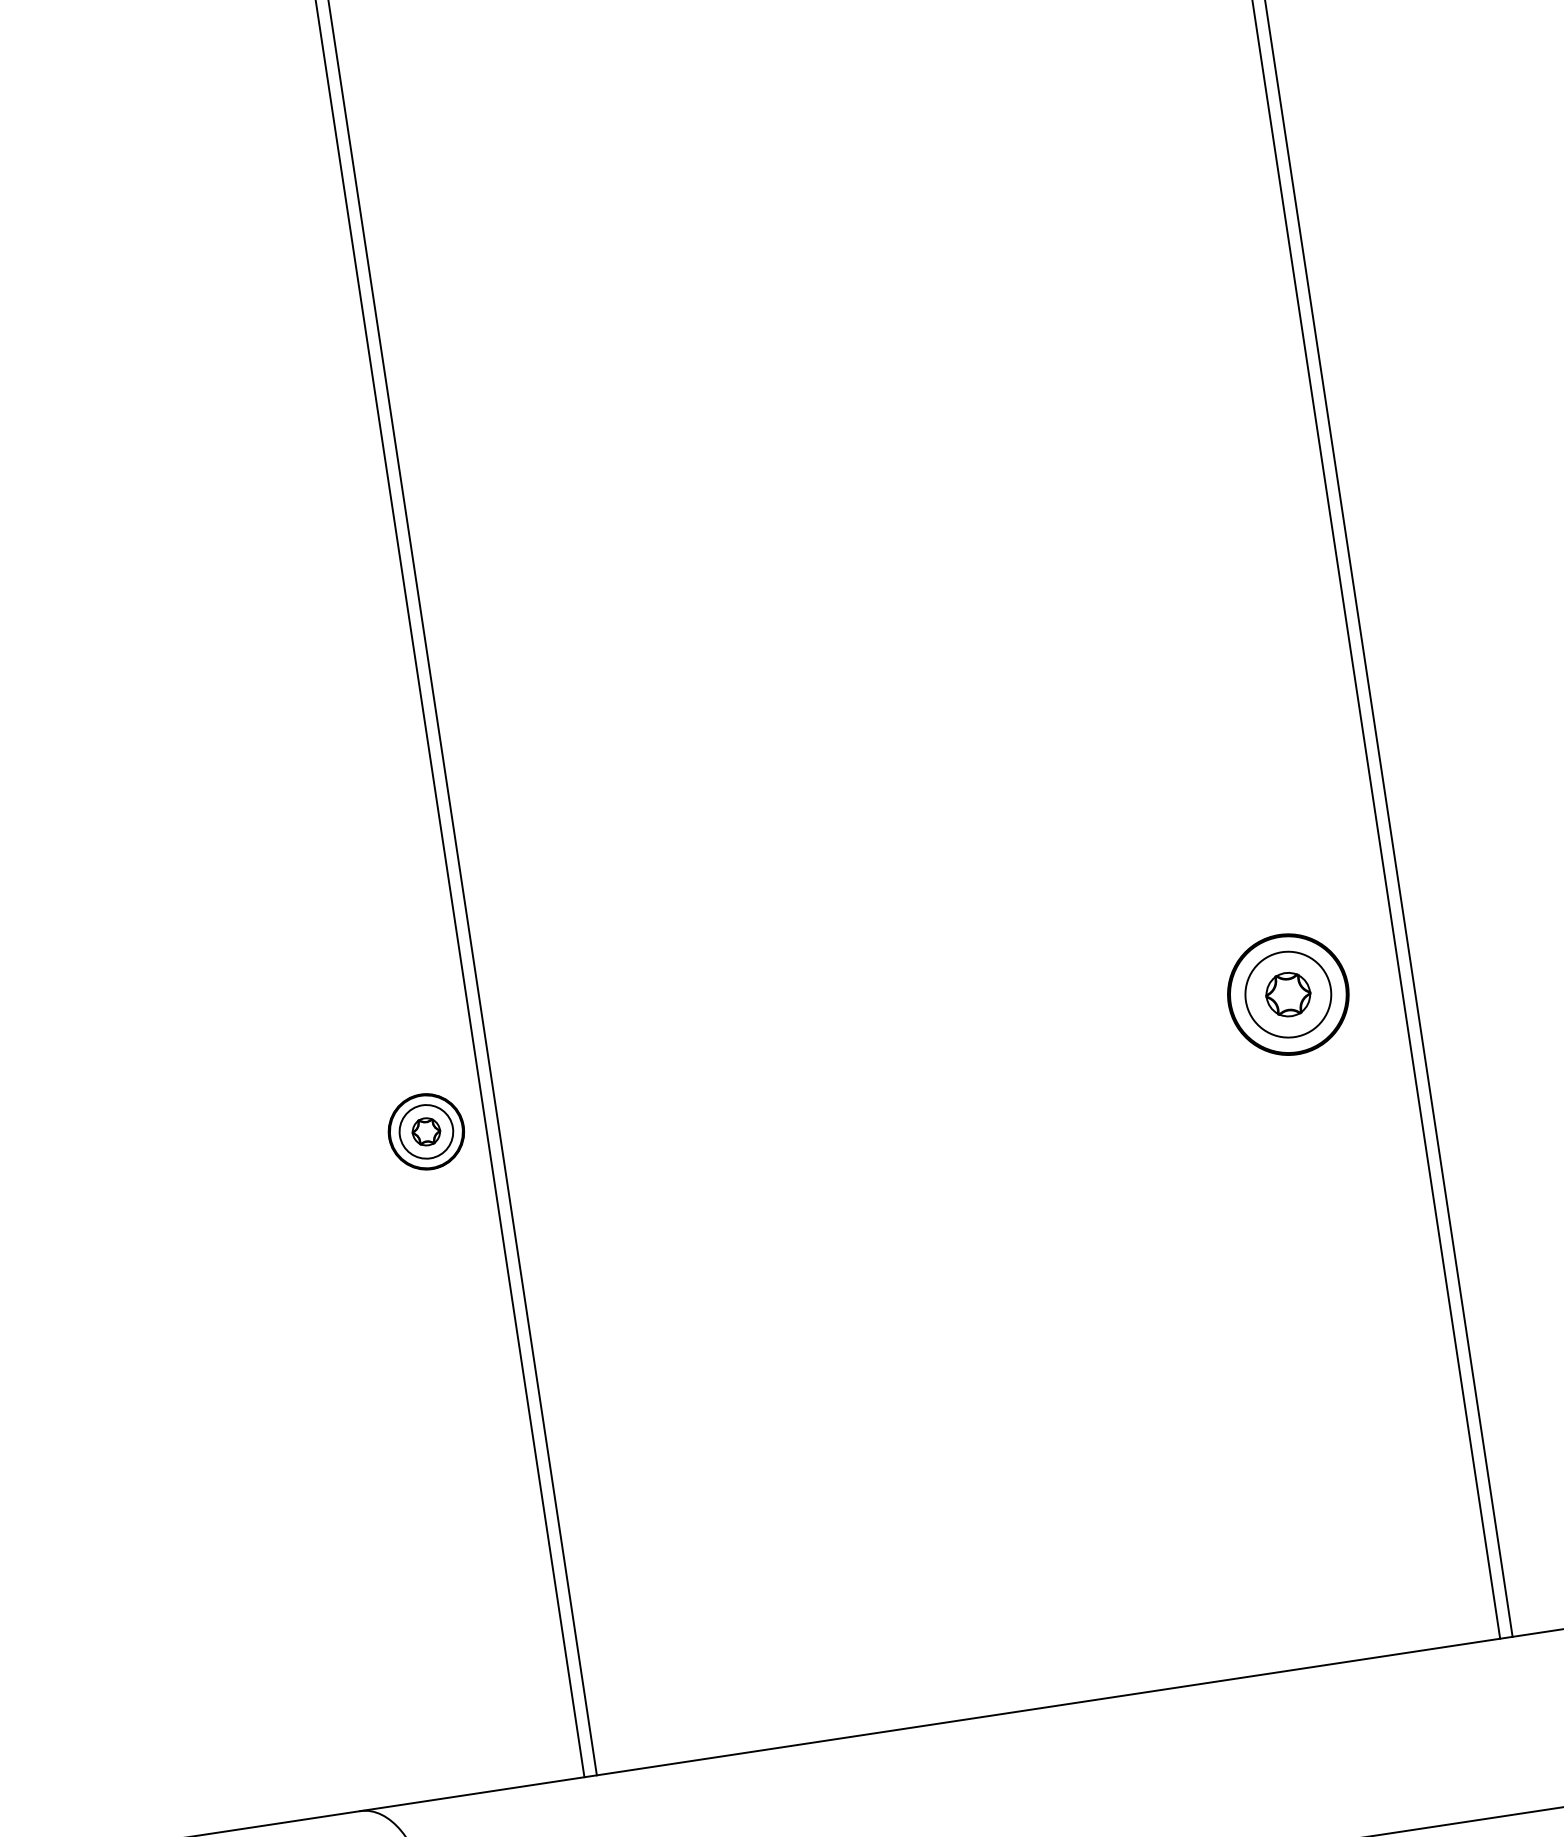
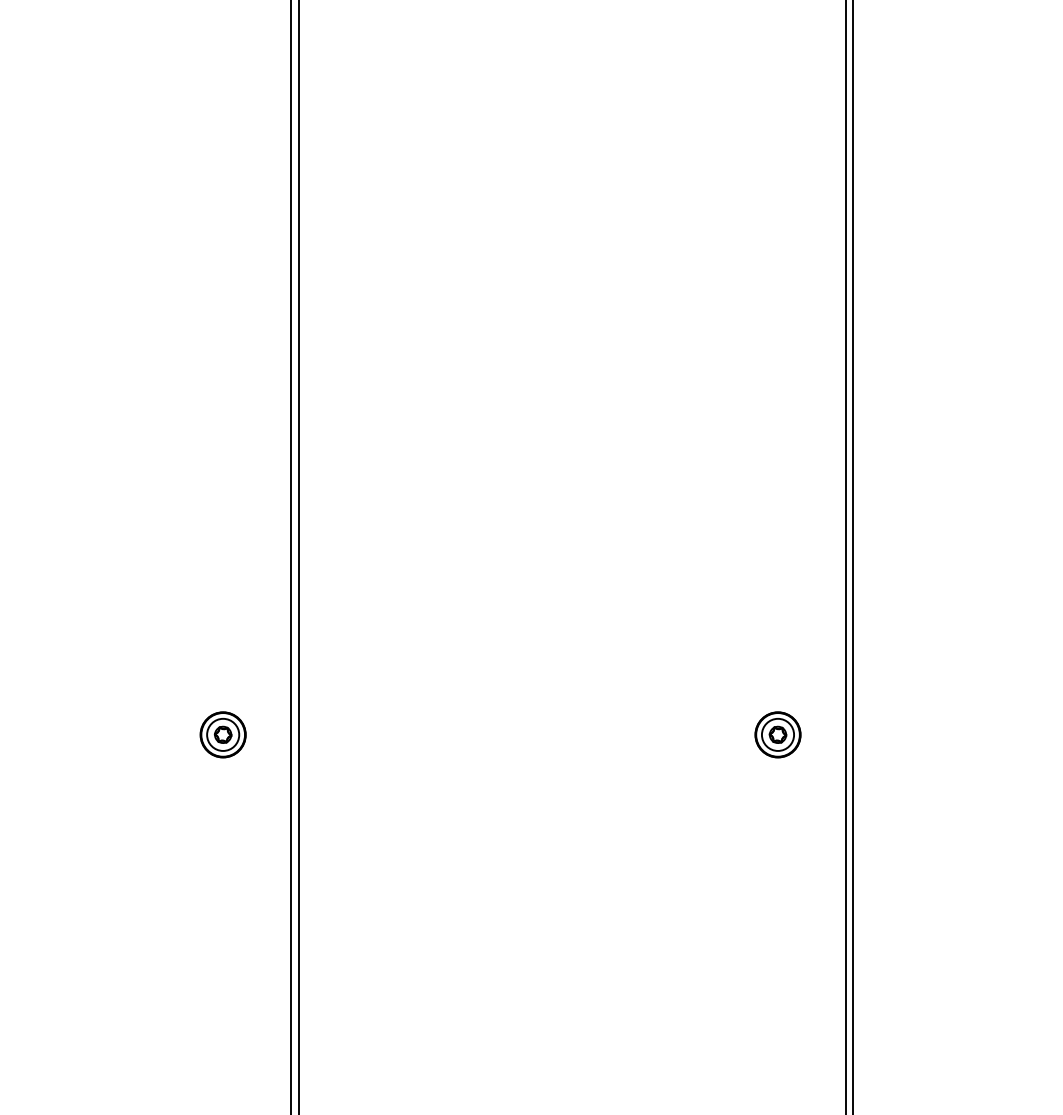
part: (1287, 994) -> (777, 734), size x0.62
part: (425, 1131) -> (222, 734), moved

